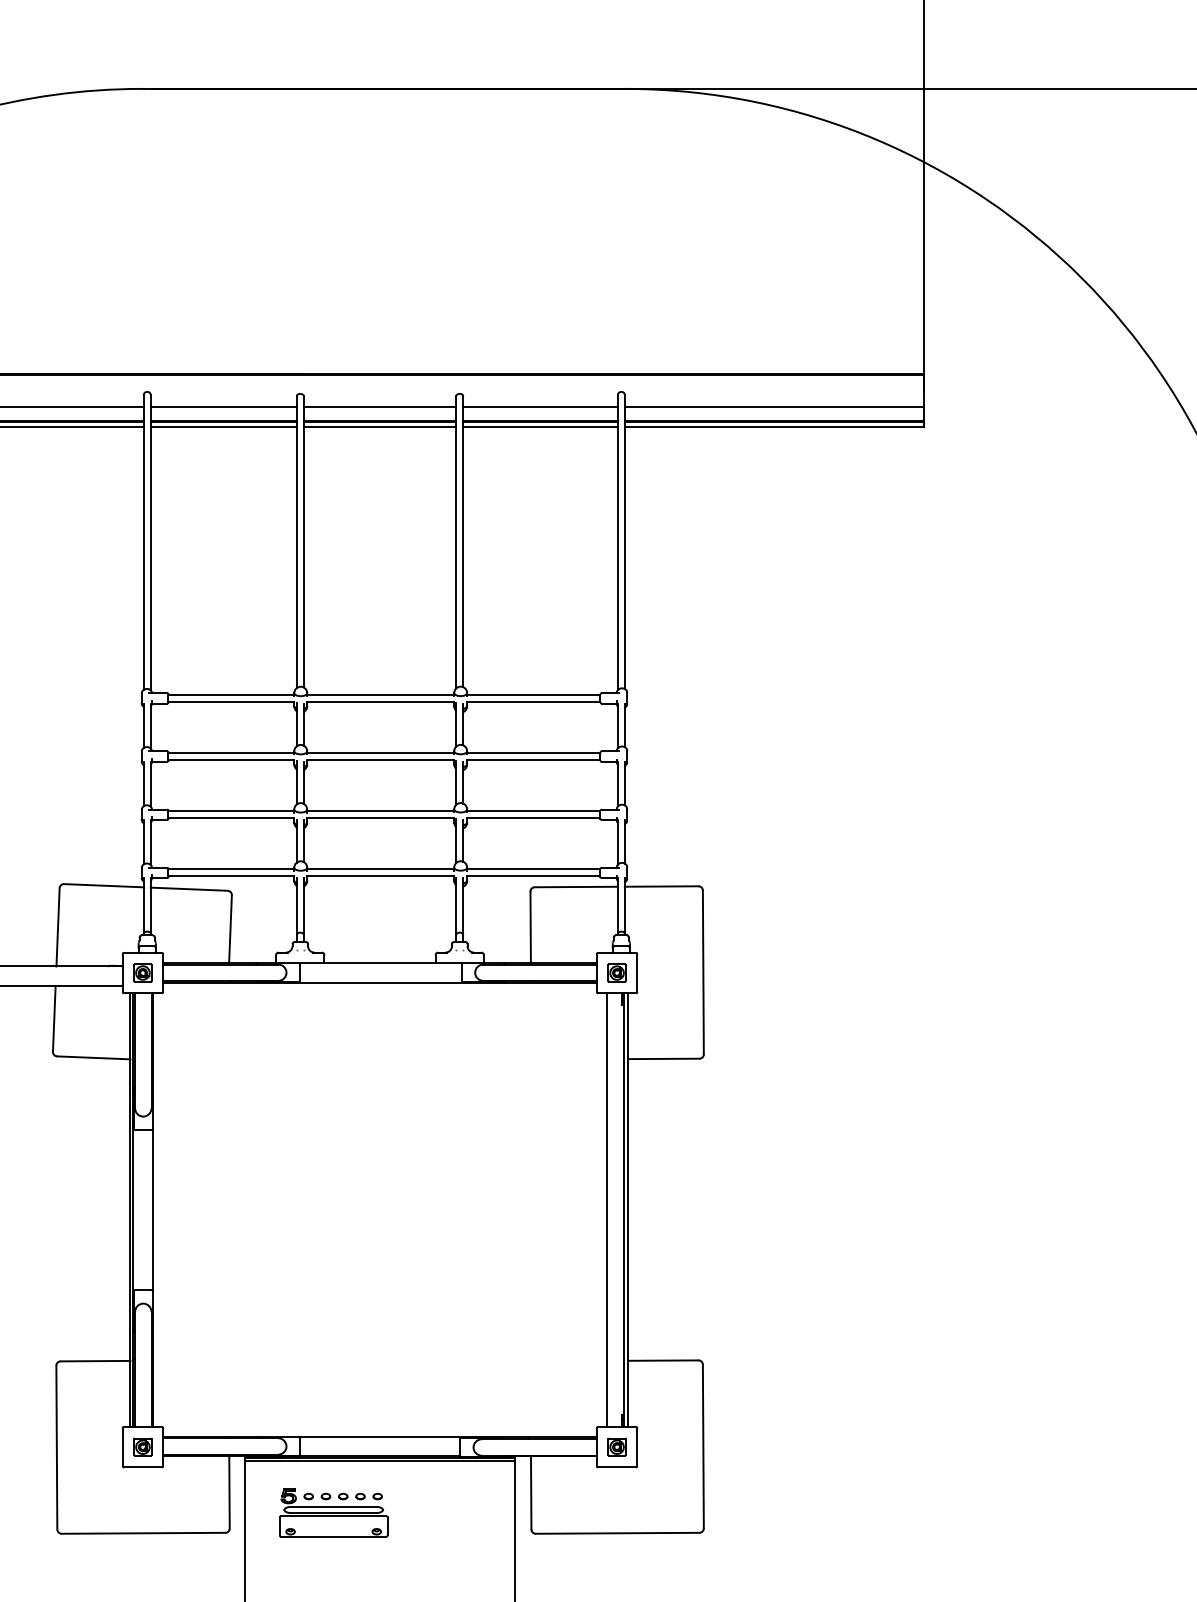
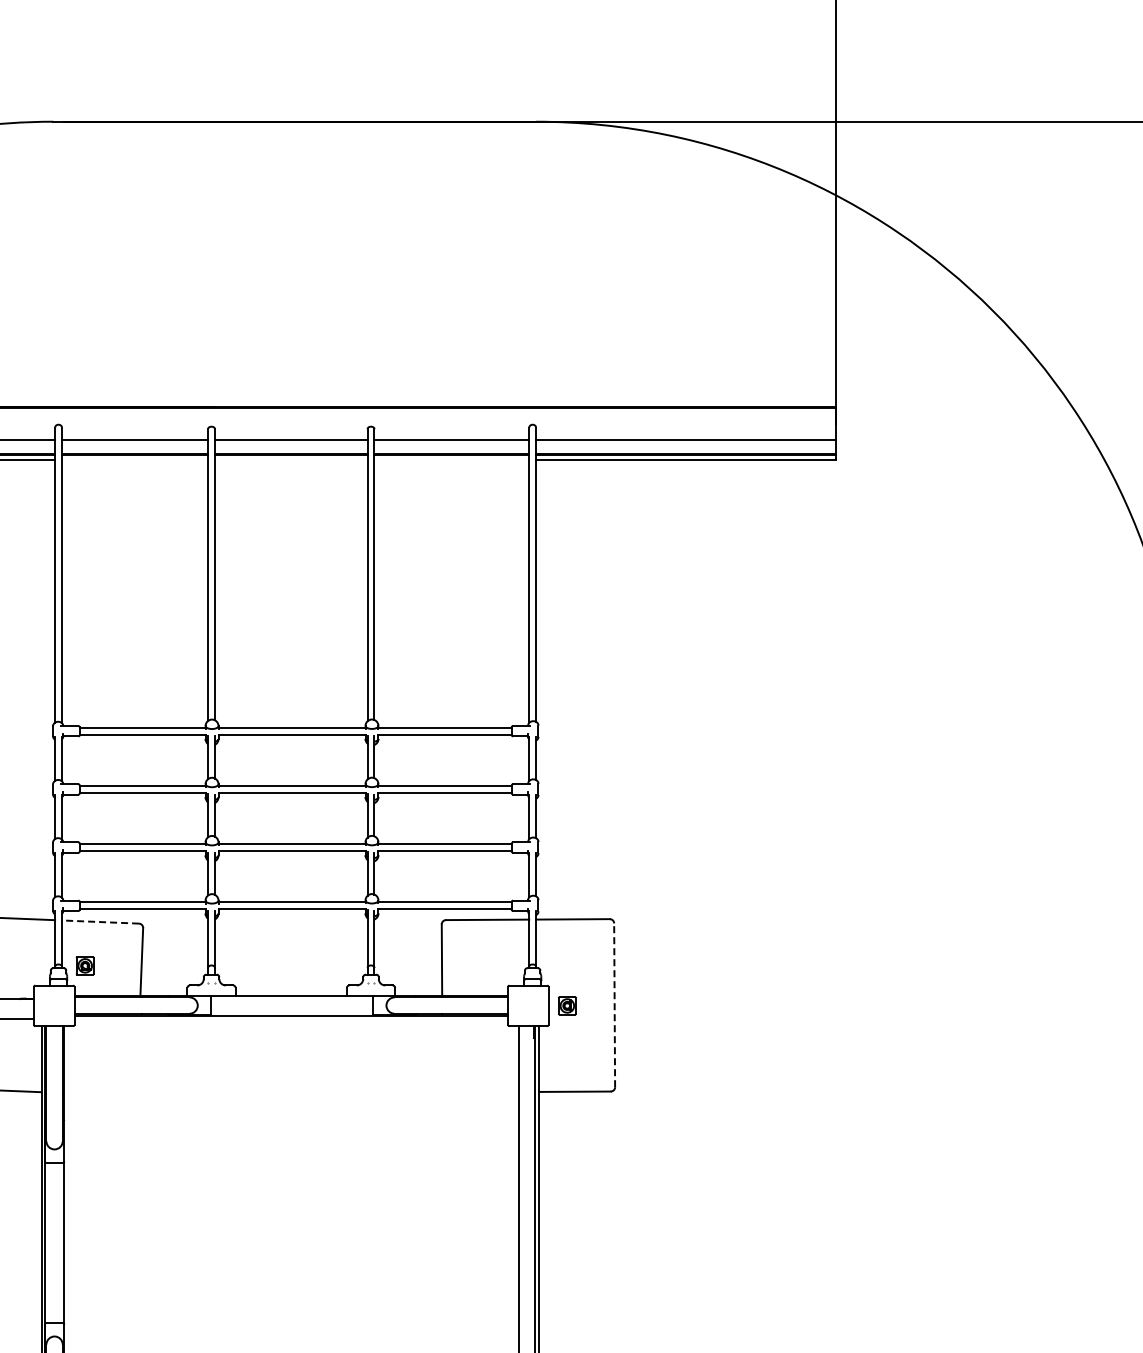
line: (223, 426) -> (134, 459), removed
line: (379, 426) -> (290, 459), removed
line: (540, 426) -> (451, 459), removed
line: (189, 889) -> (100, 922), solid -> dashed
part: (142, 972) -> (84, 965), moved
part: (616, 972) -> (566, 1005), moved
line: (703, 972) -> (614, 1005), solid -> dashed

